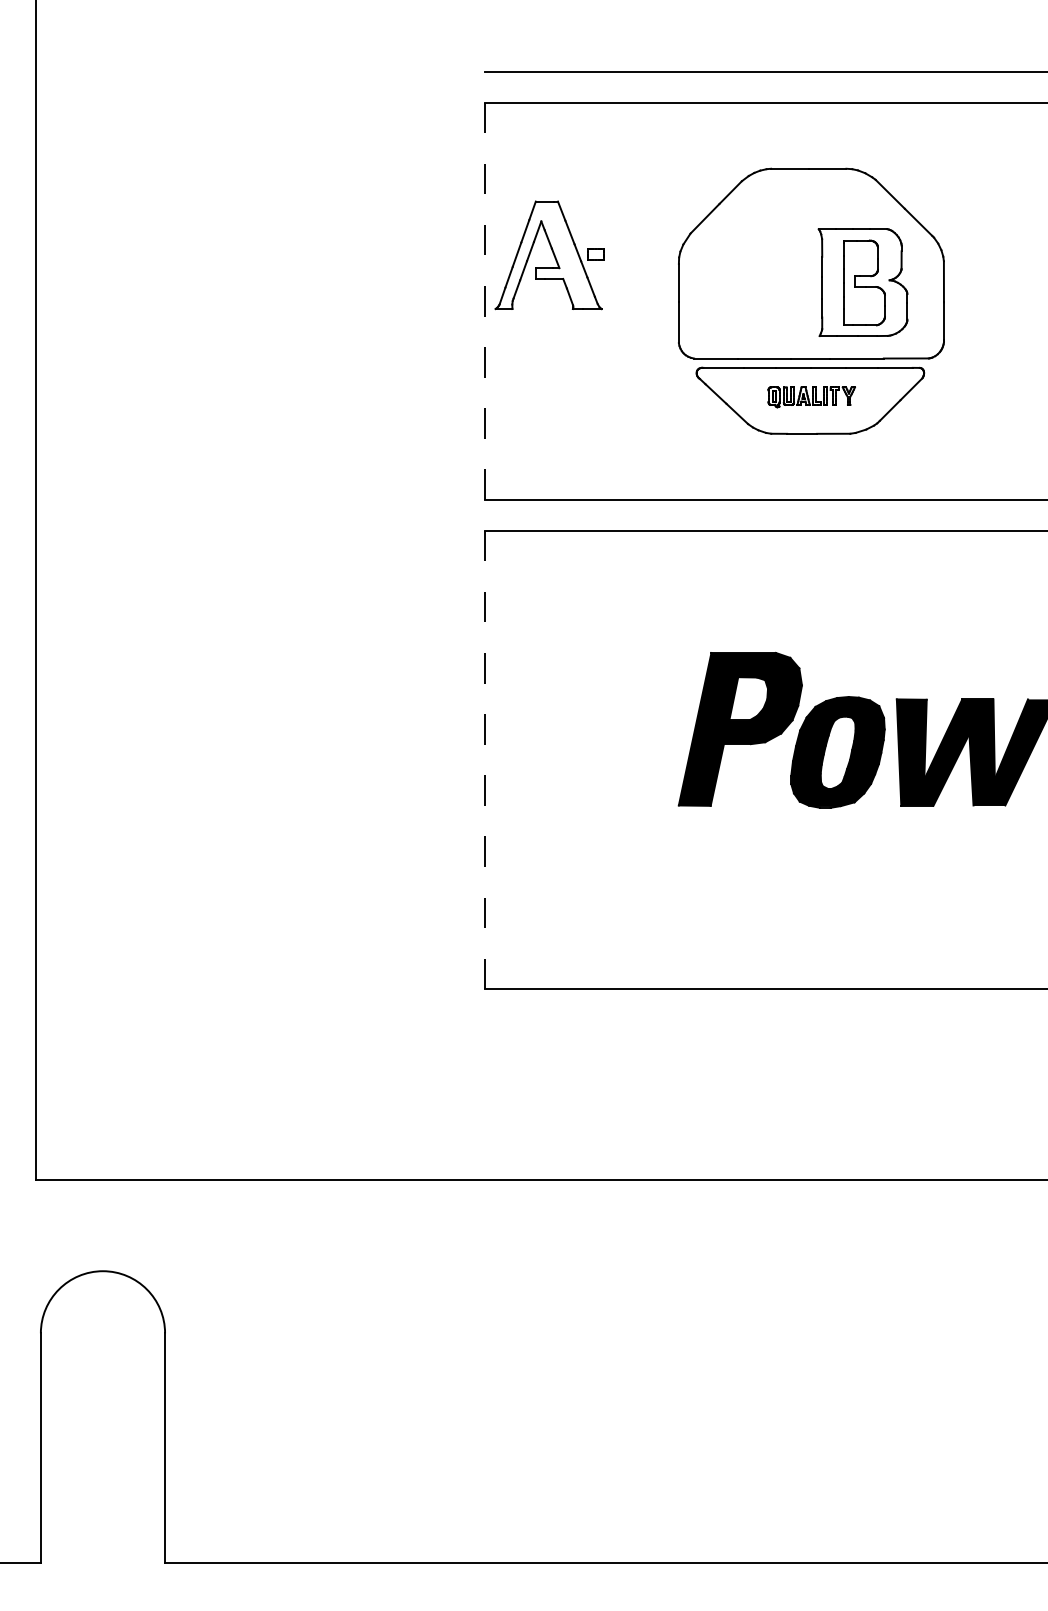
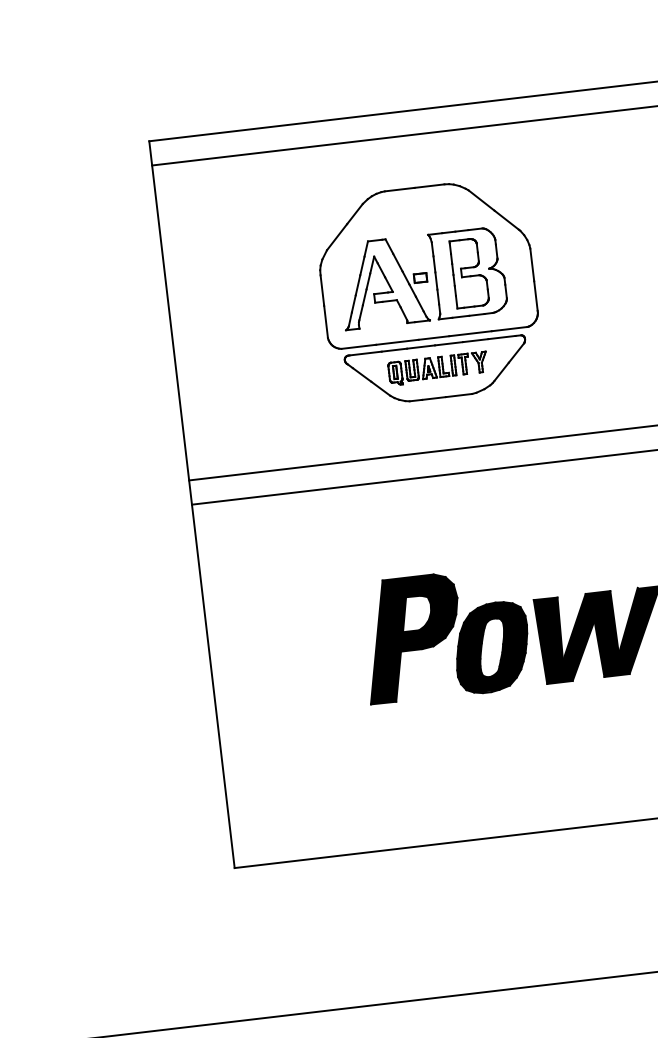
part: (549, 255) -> (383, 282), moved
part: (811, 397) -> (438, 368), size x1.43
line: (485, 530) -> (192, 504), dashed -> solid

